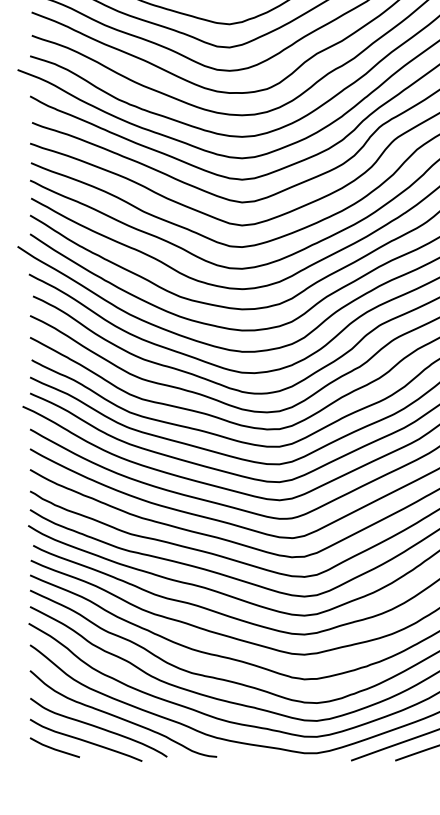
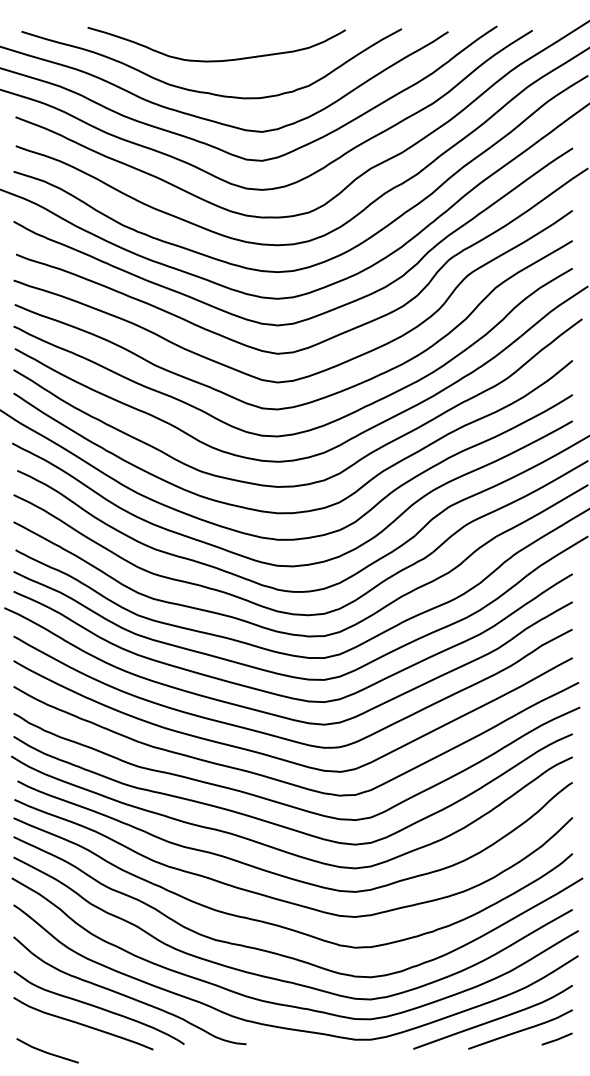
line: (54, 748) -> (46, 1051), moved

